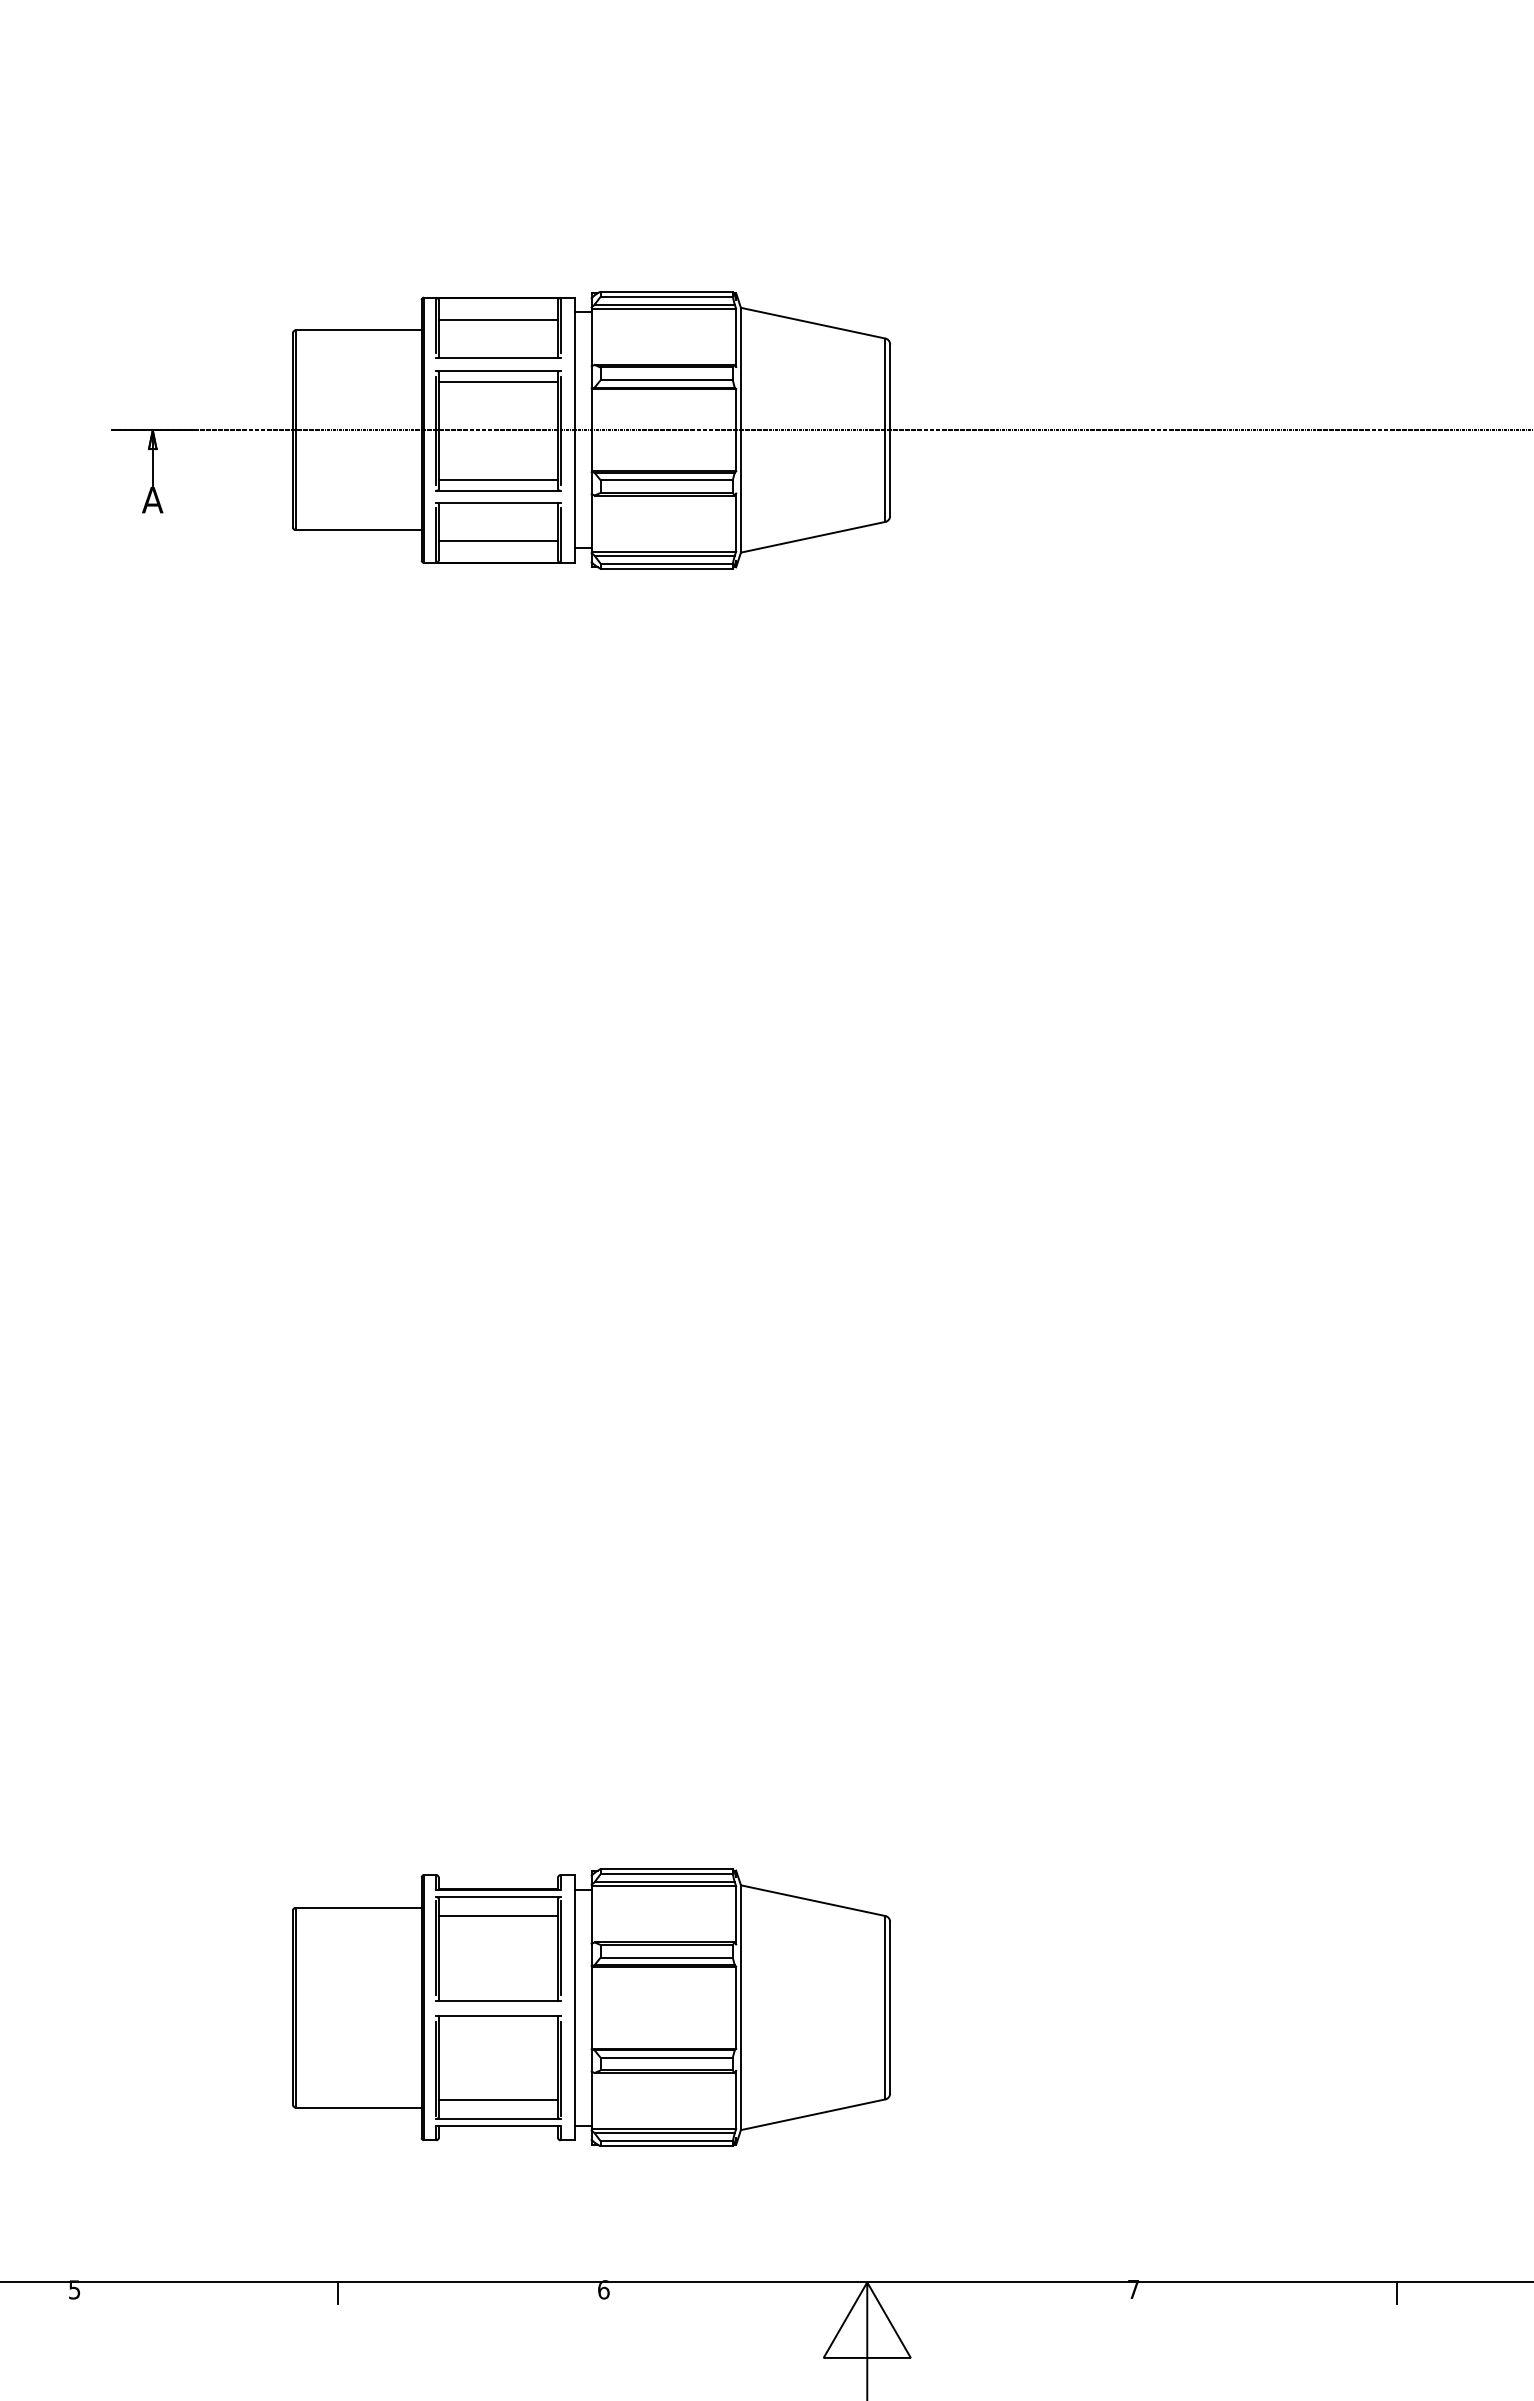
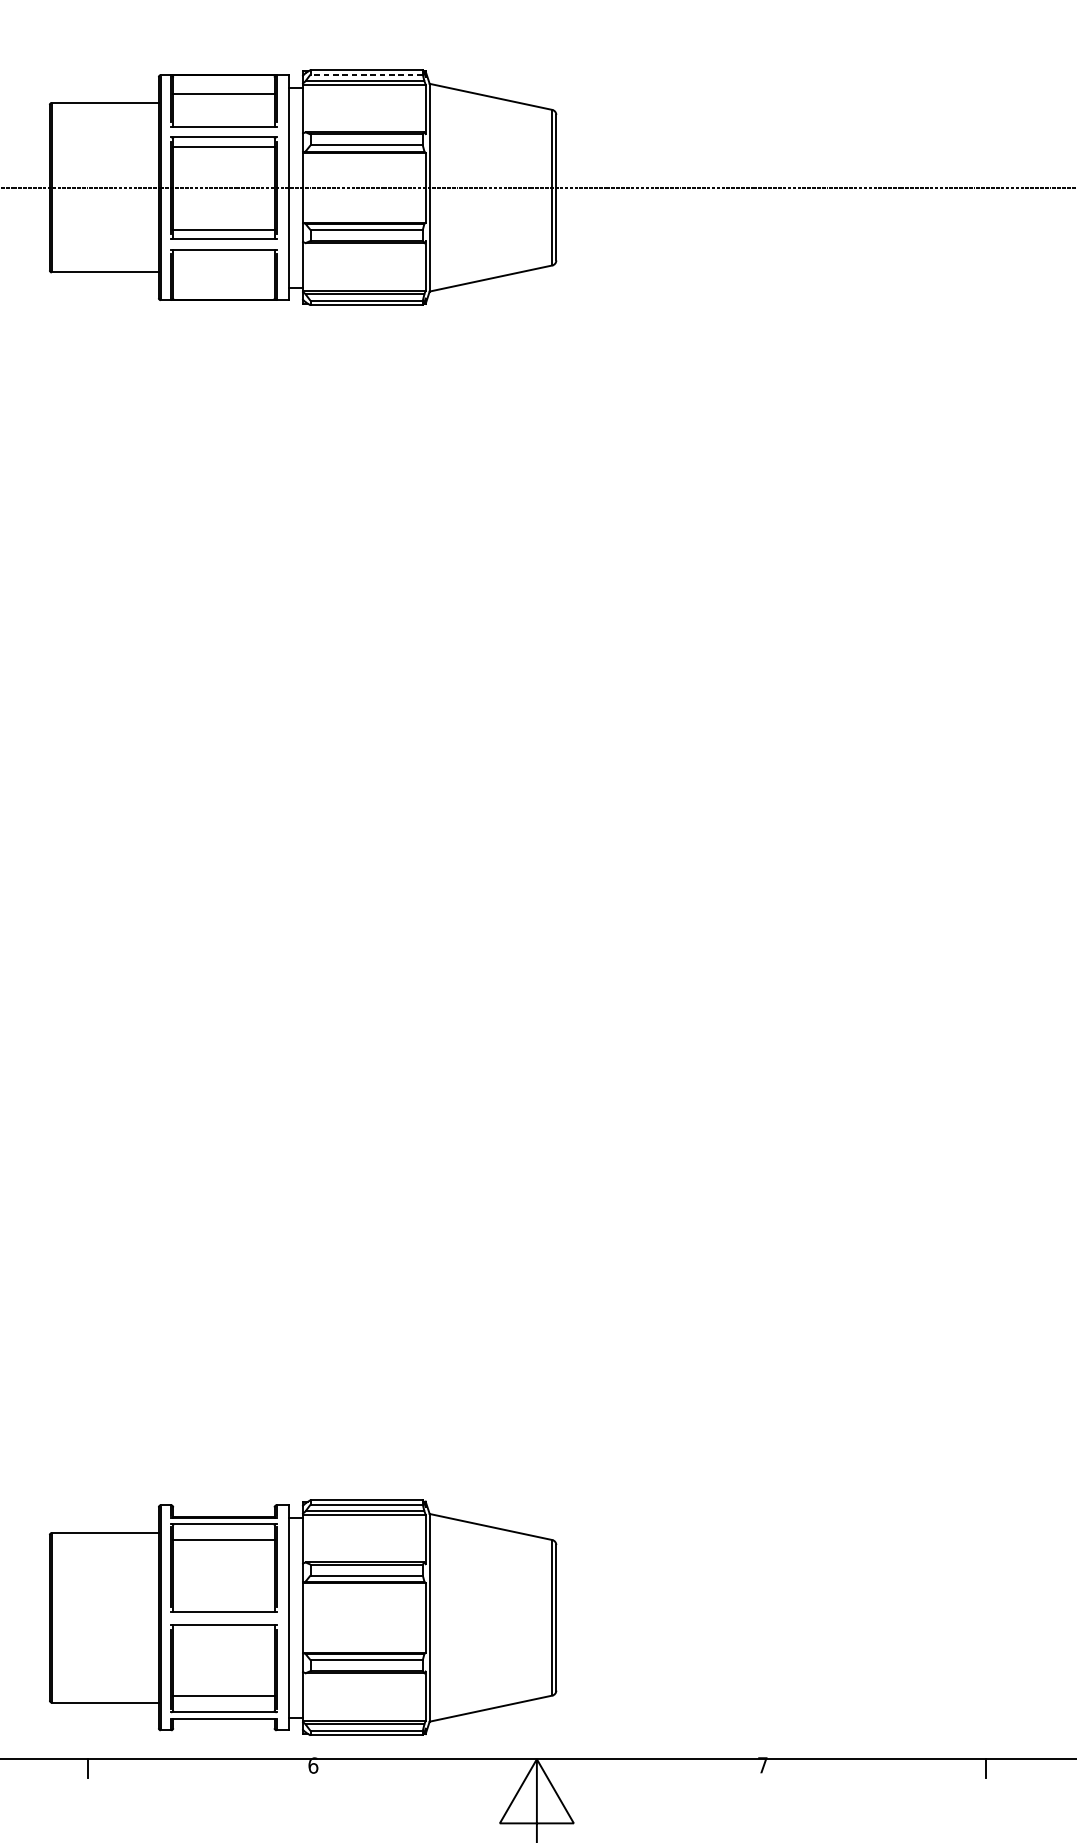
line: (666, 296) -> (366, 74), solid -> dashed
line: (498, 540) -> (223, 281), removed
part: (591, 2007) -> (302, 1617), moved

